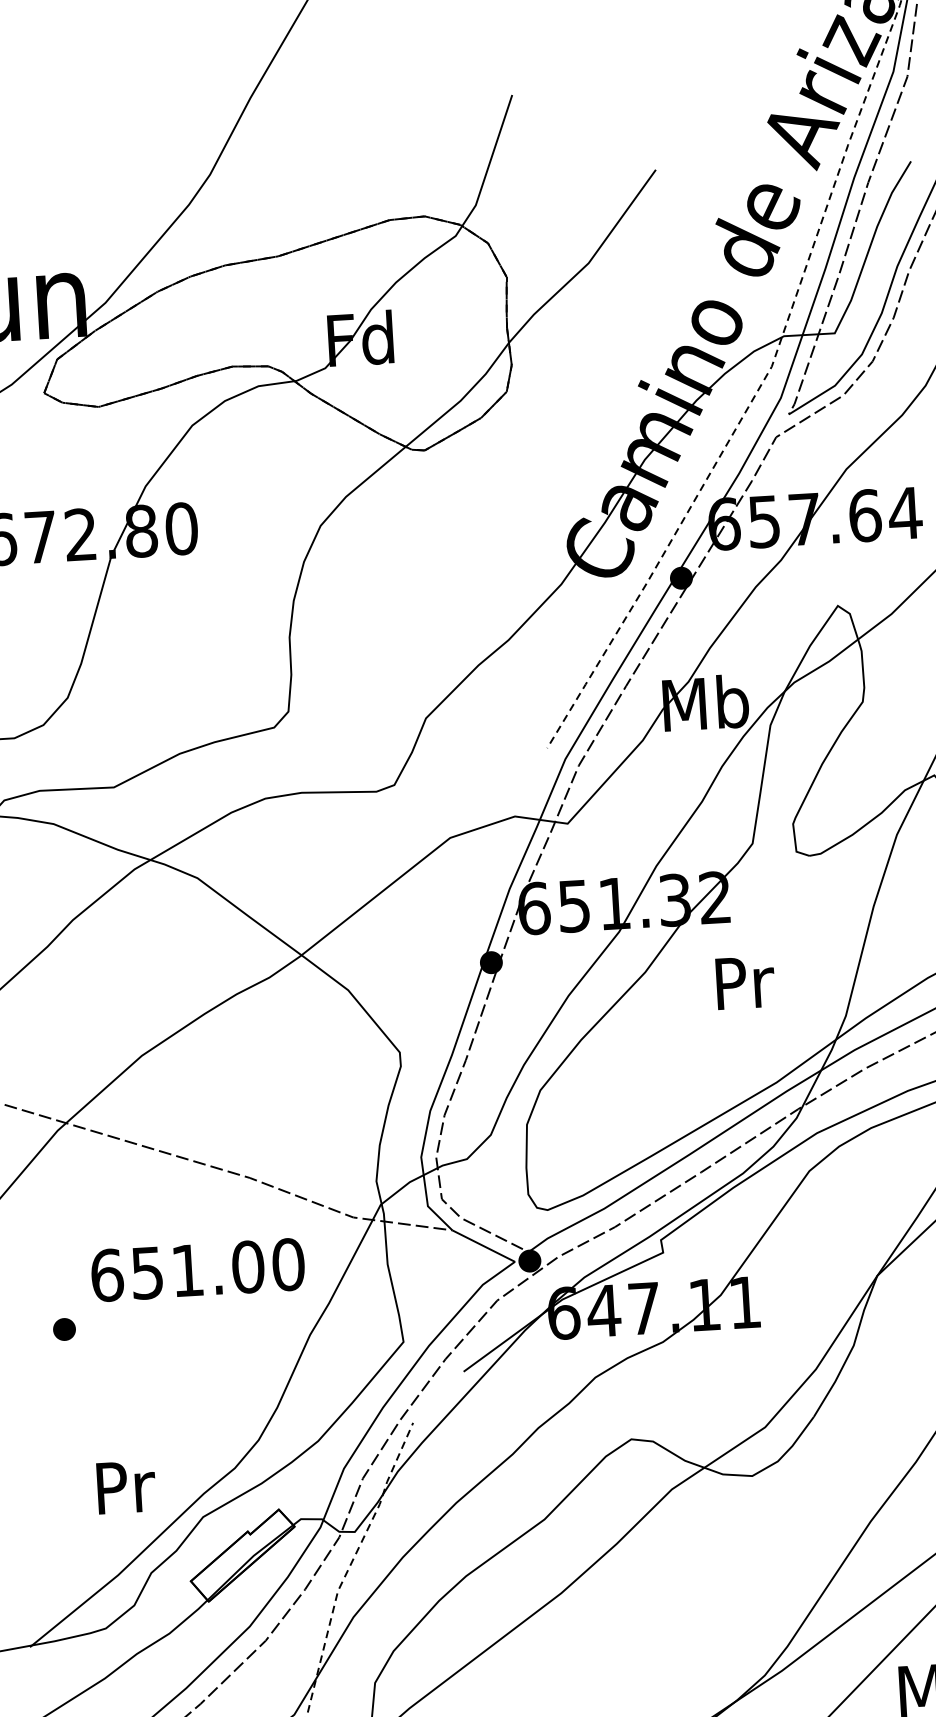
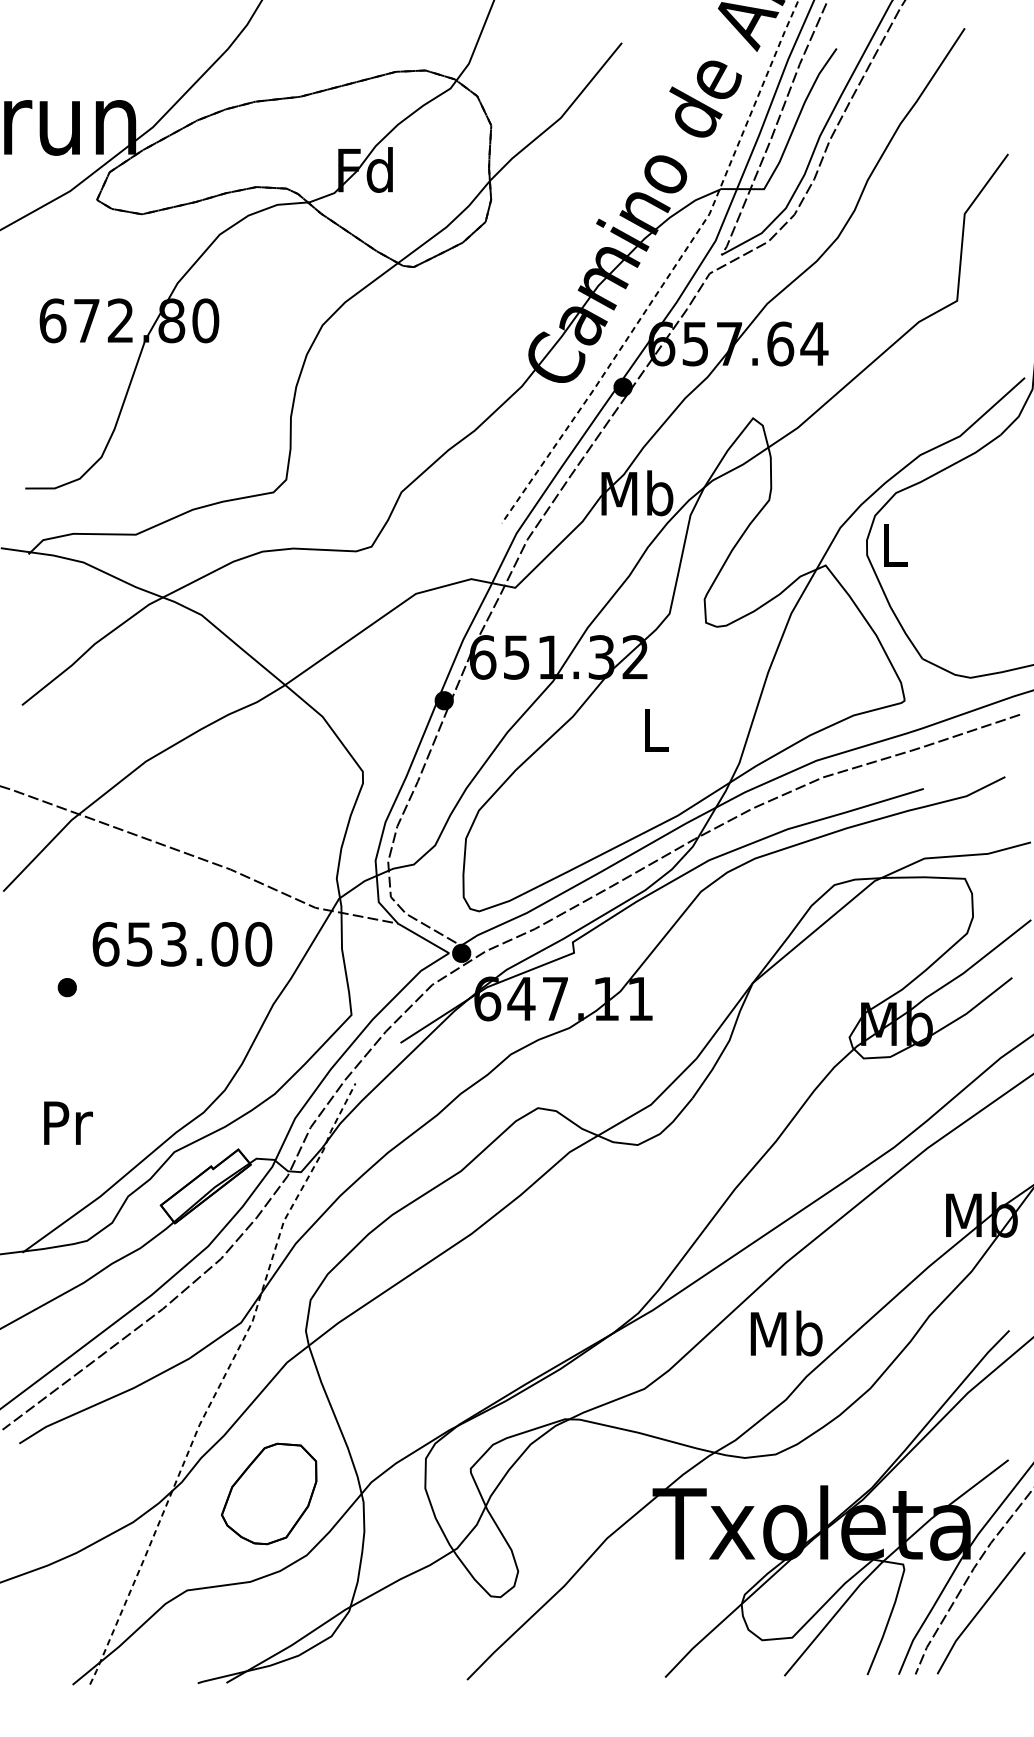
text: (745, 981) -> (656, 729), Pr -> L
text: (187, 1270) -> (173, 944), 651.00 -> 653.00
text: (126, 1486) -> (68, 1122), moved

